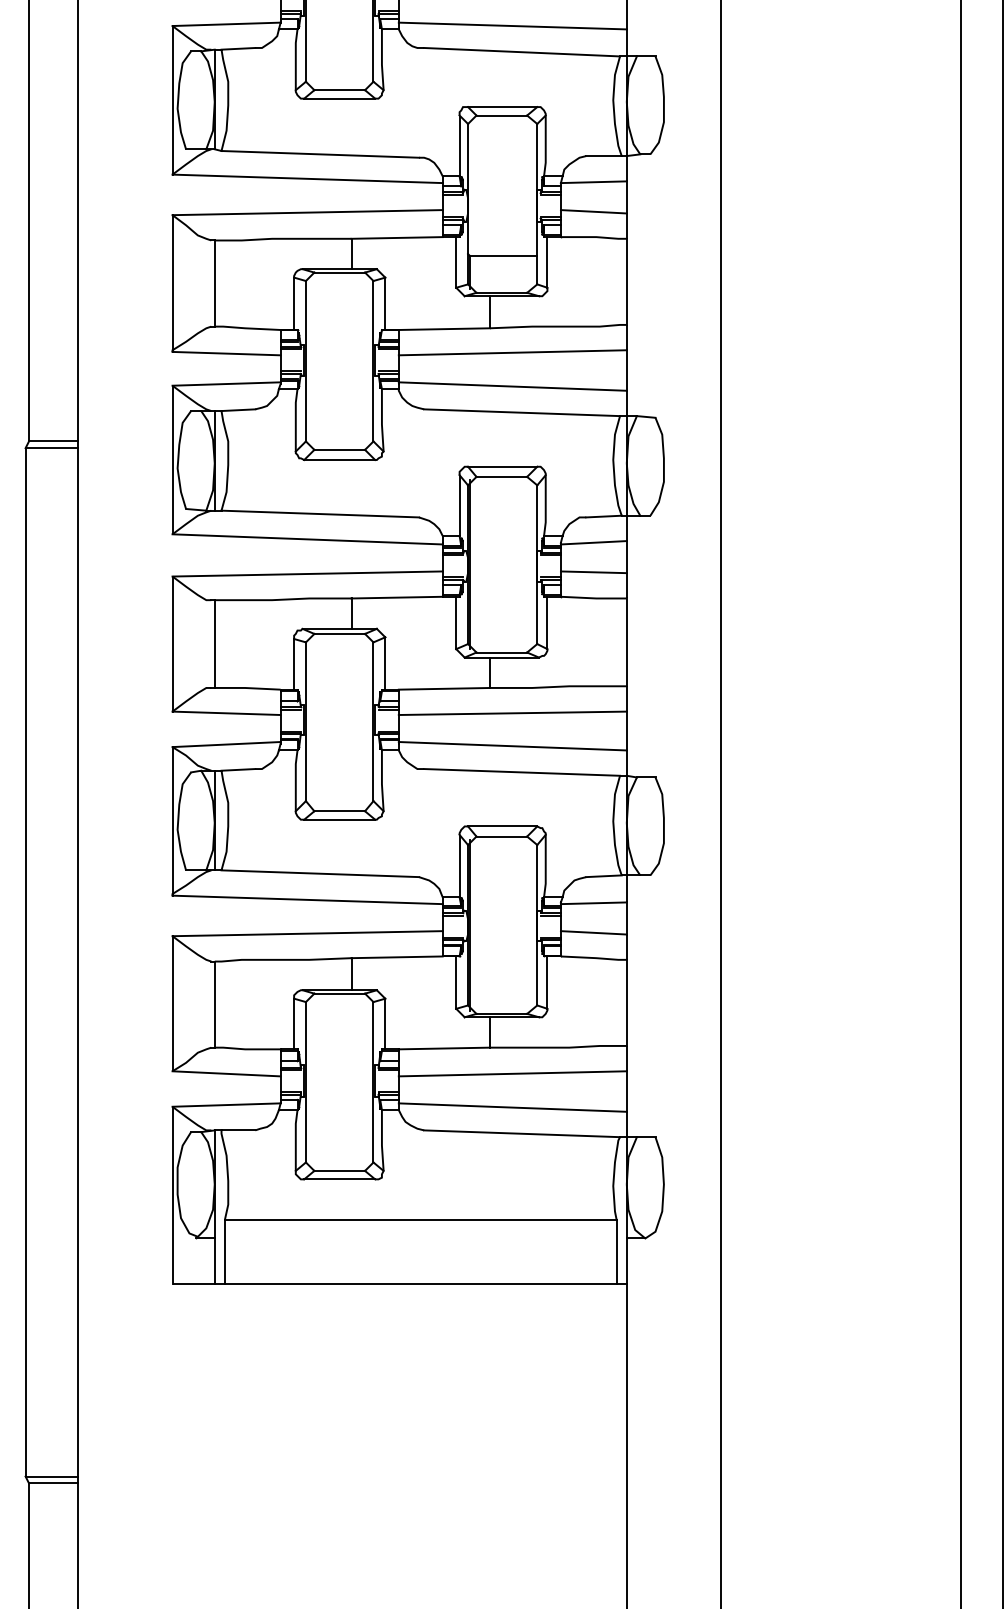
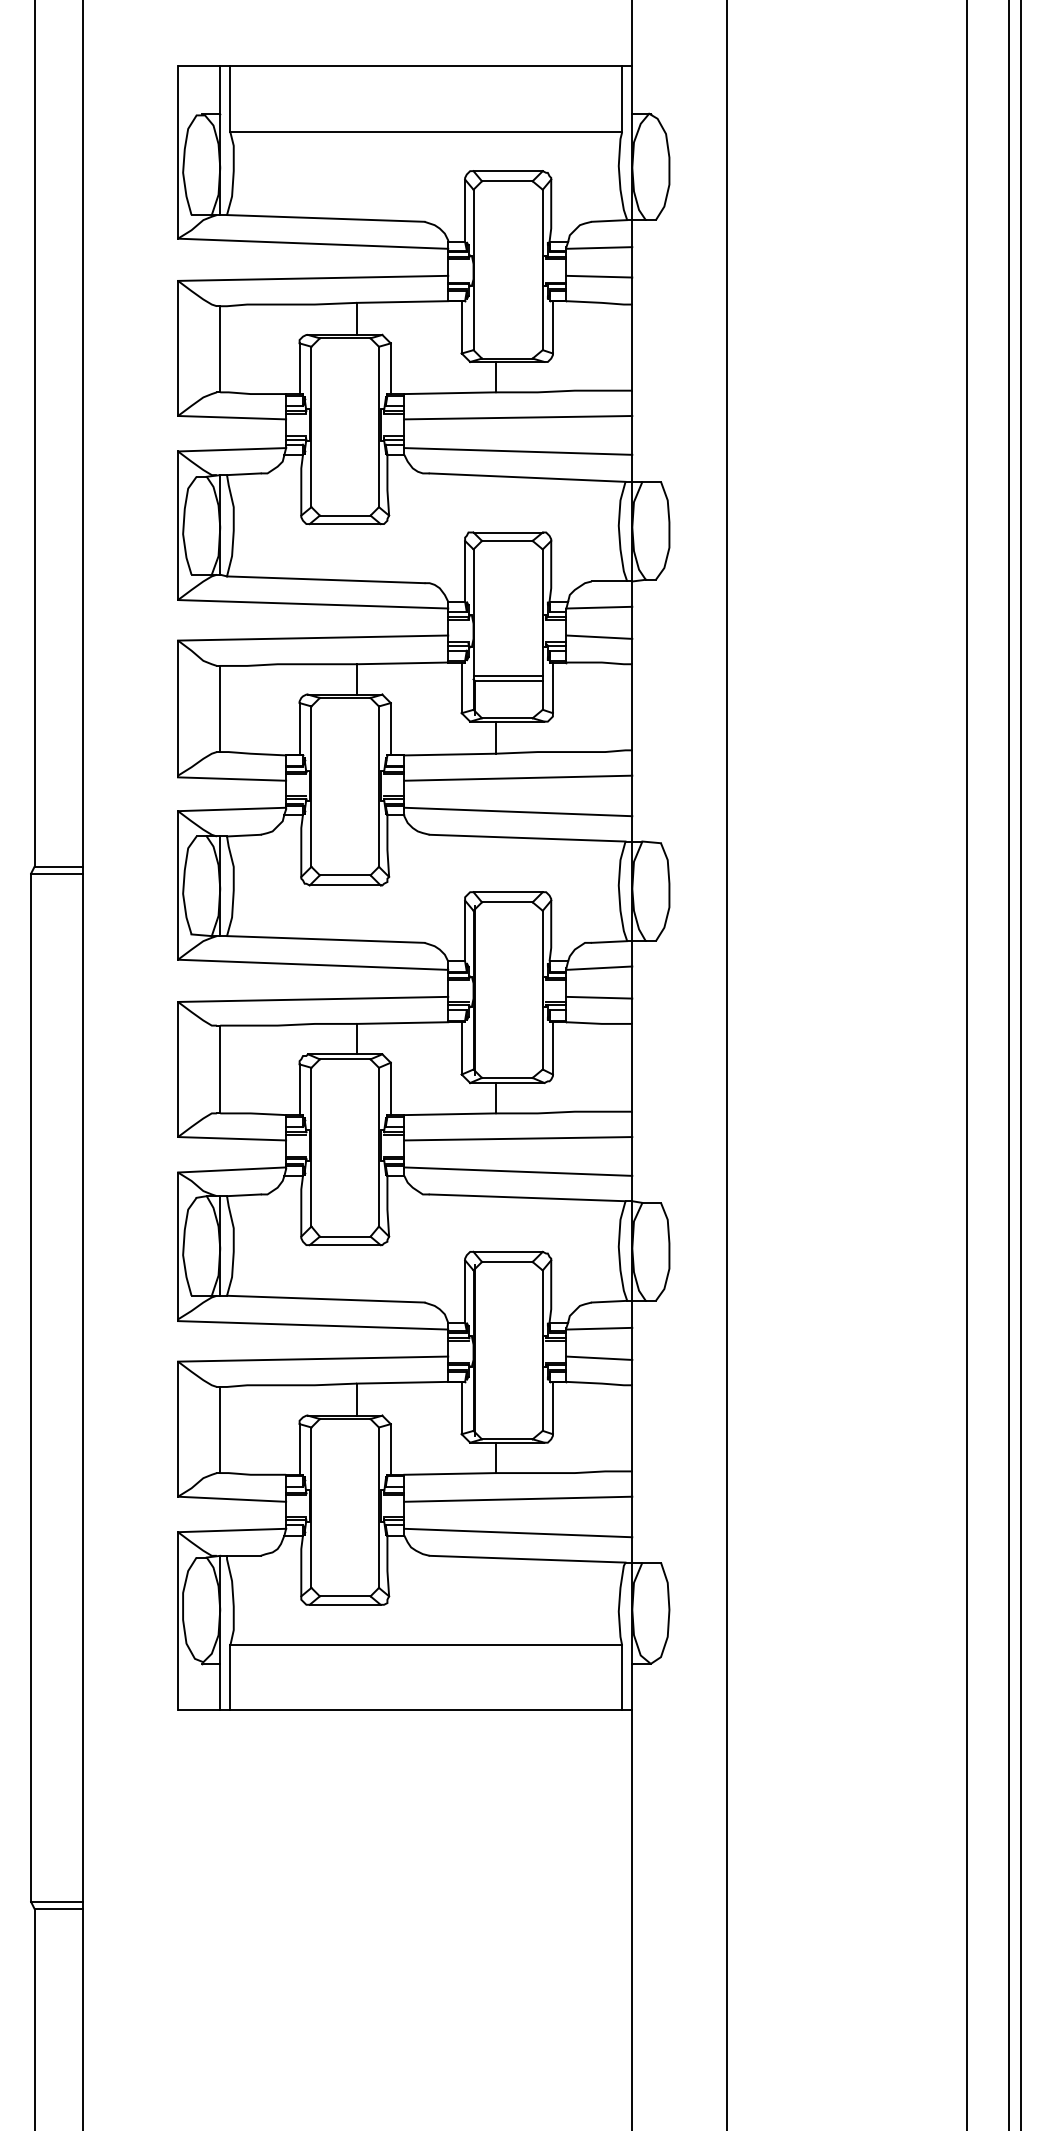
line: (502, 251) -> (507, 676), added

